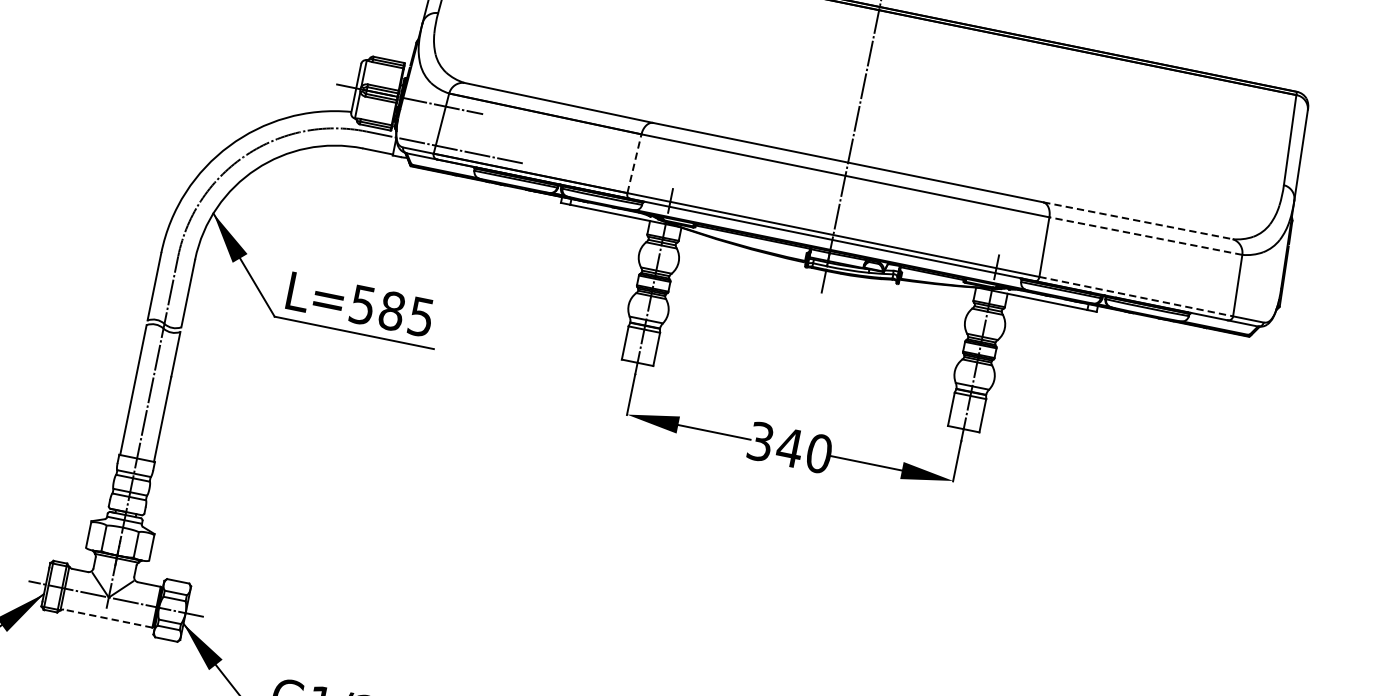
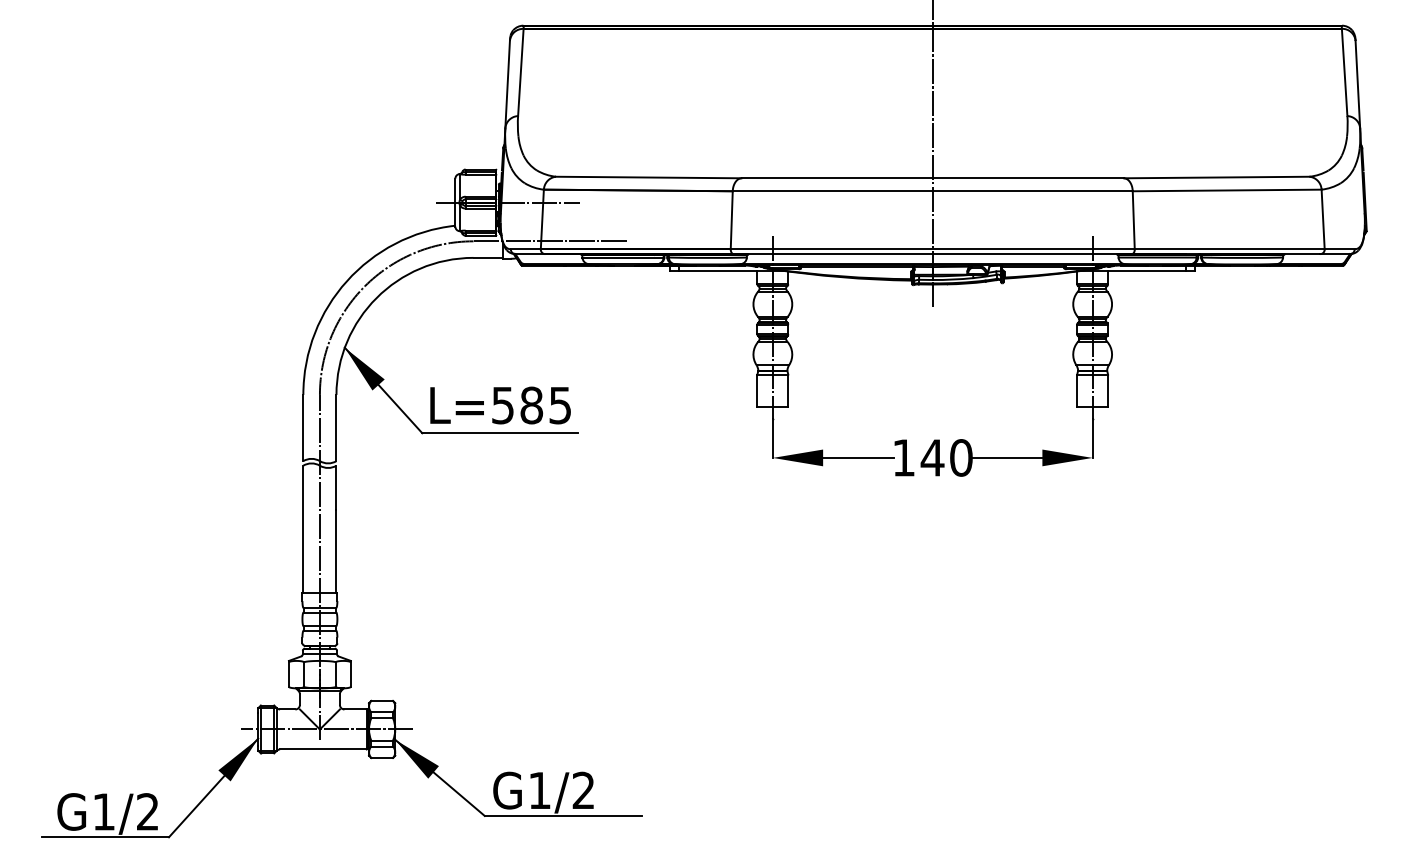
line: (634, 162) -> (731, 219), dashed -> solid
line: (1137, 220) -> (1216, 177), dashed -> solid
line: (1145, 236) -> (1226, 190), dashed -> solid
line: (1135, 296) -> (1229, 249), dashed -> solid
text: (760, 441) -> (903, 457), 340 -> 140
line: (107, 618) -> (322, 749), dashed -> solid

